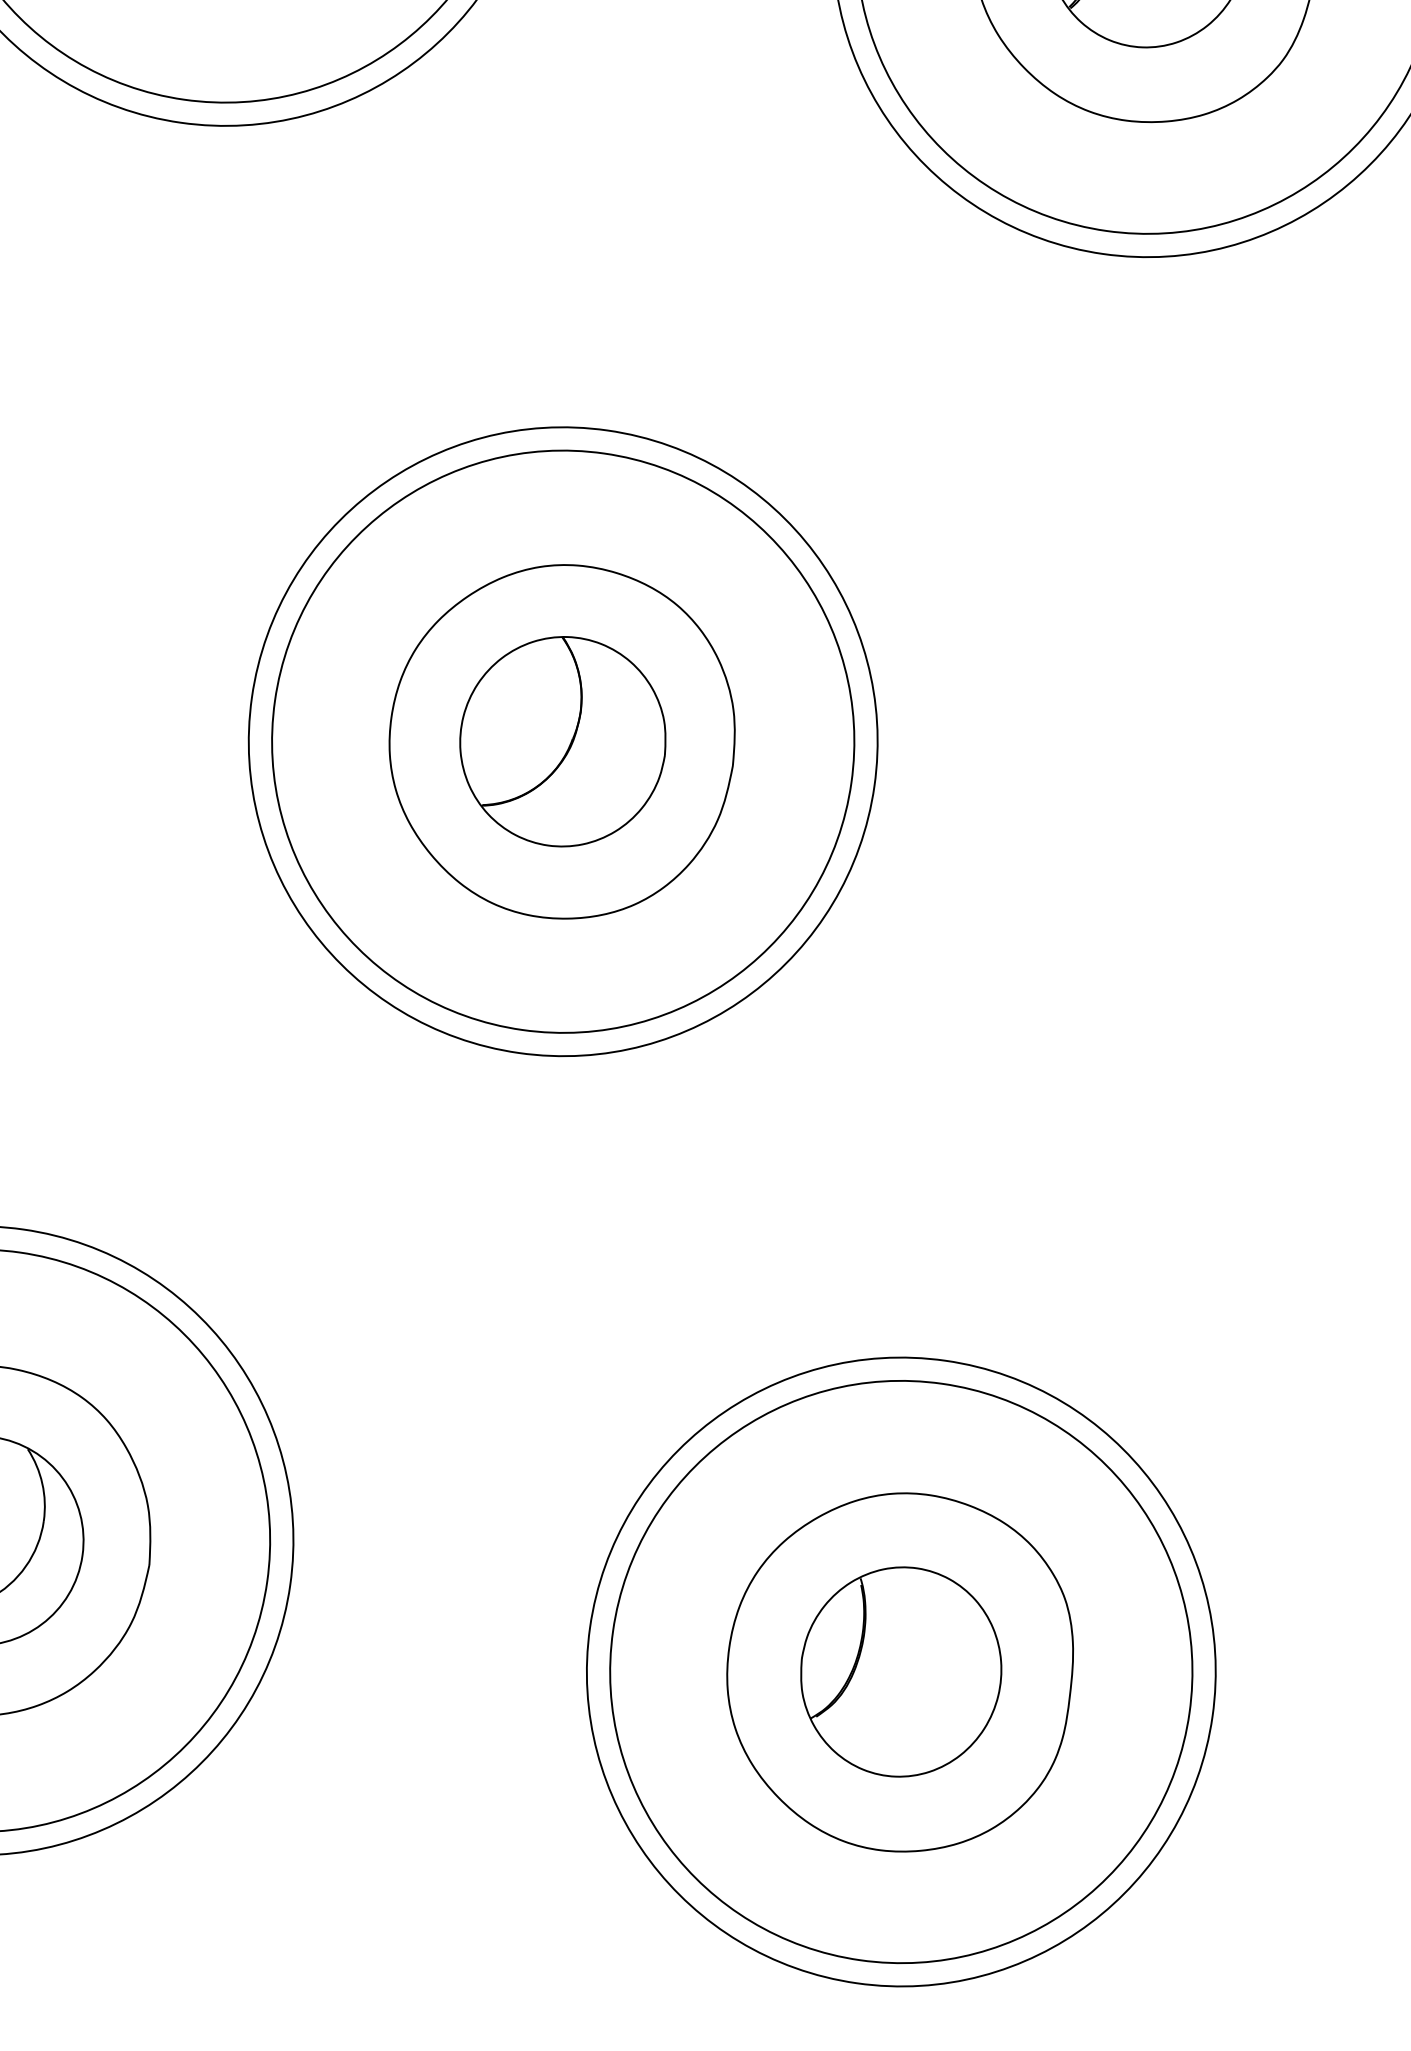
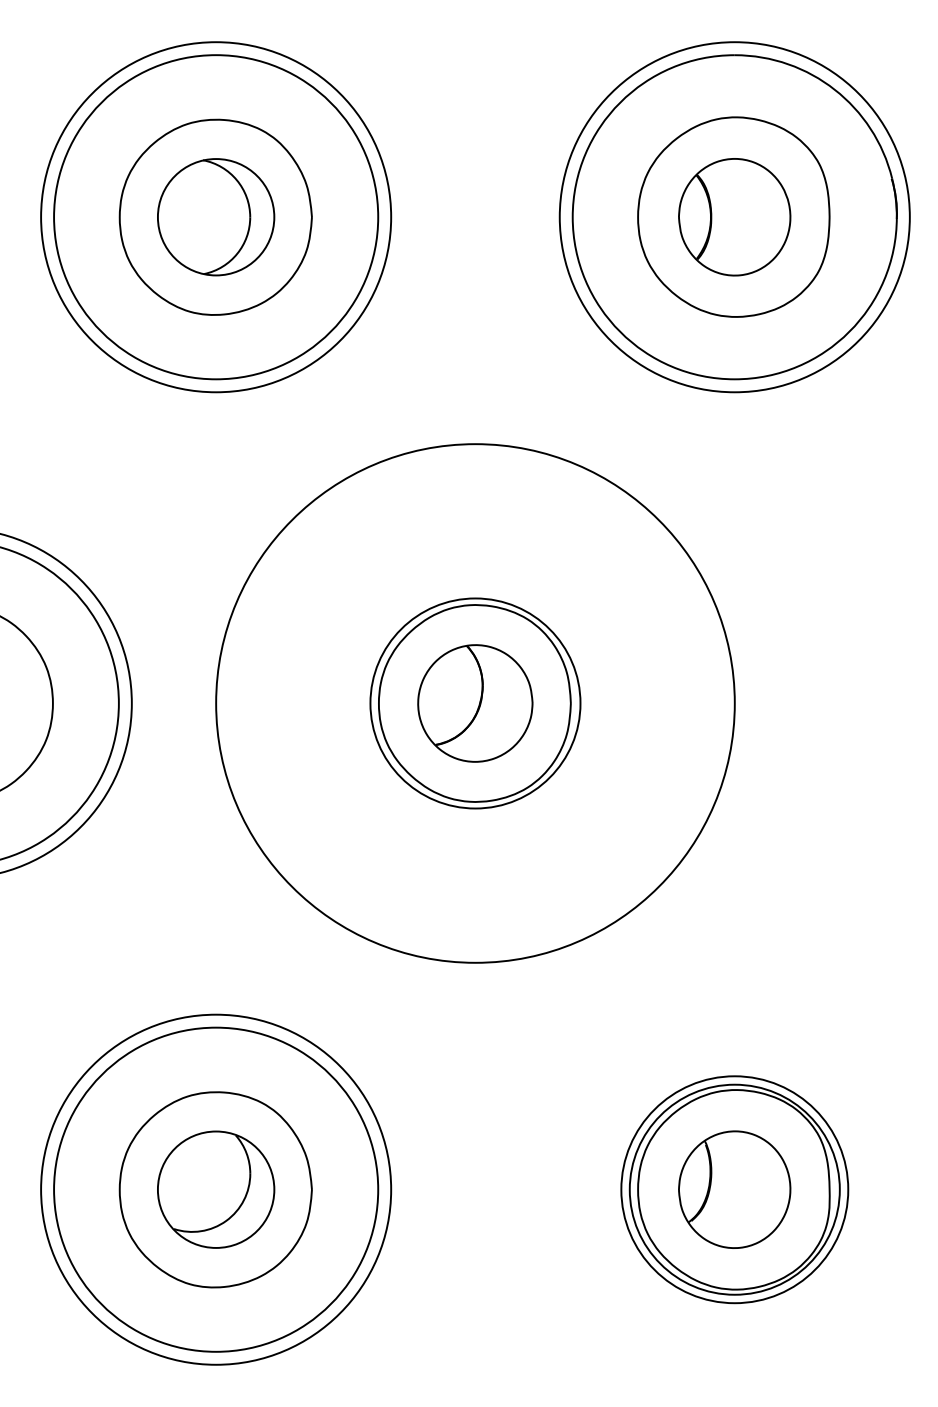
circle: (563, 741) -> (475, 703), size x0.6
circle: (563, 741) -> (475, 703), size x1.6
circle: (900, 1671) -> (734, 1189), size x0.6
circle: (900, 1671) -> (734, 1189), size x0.7

